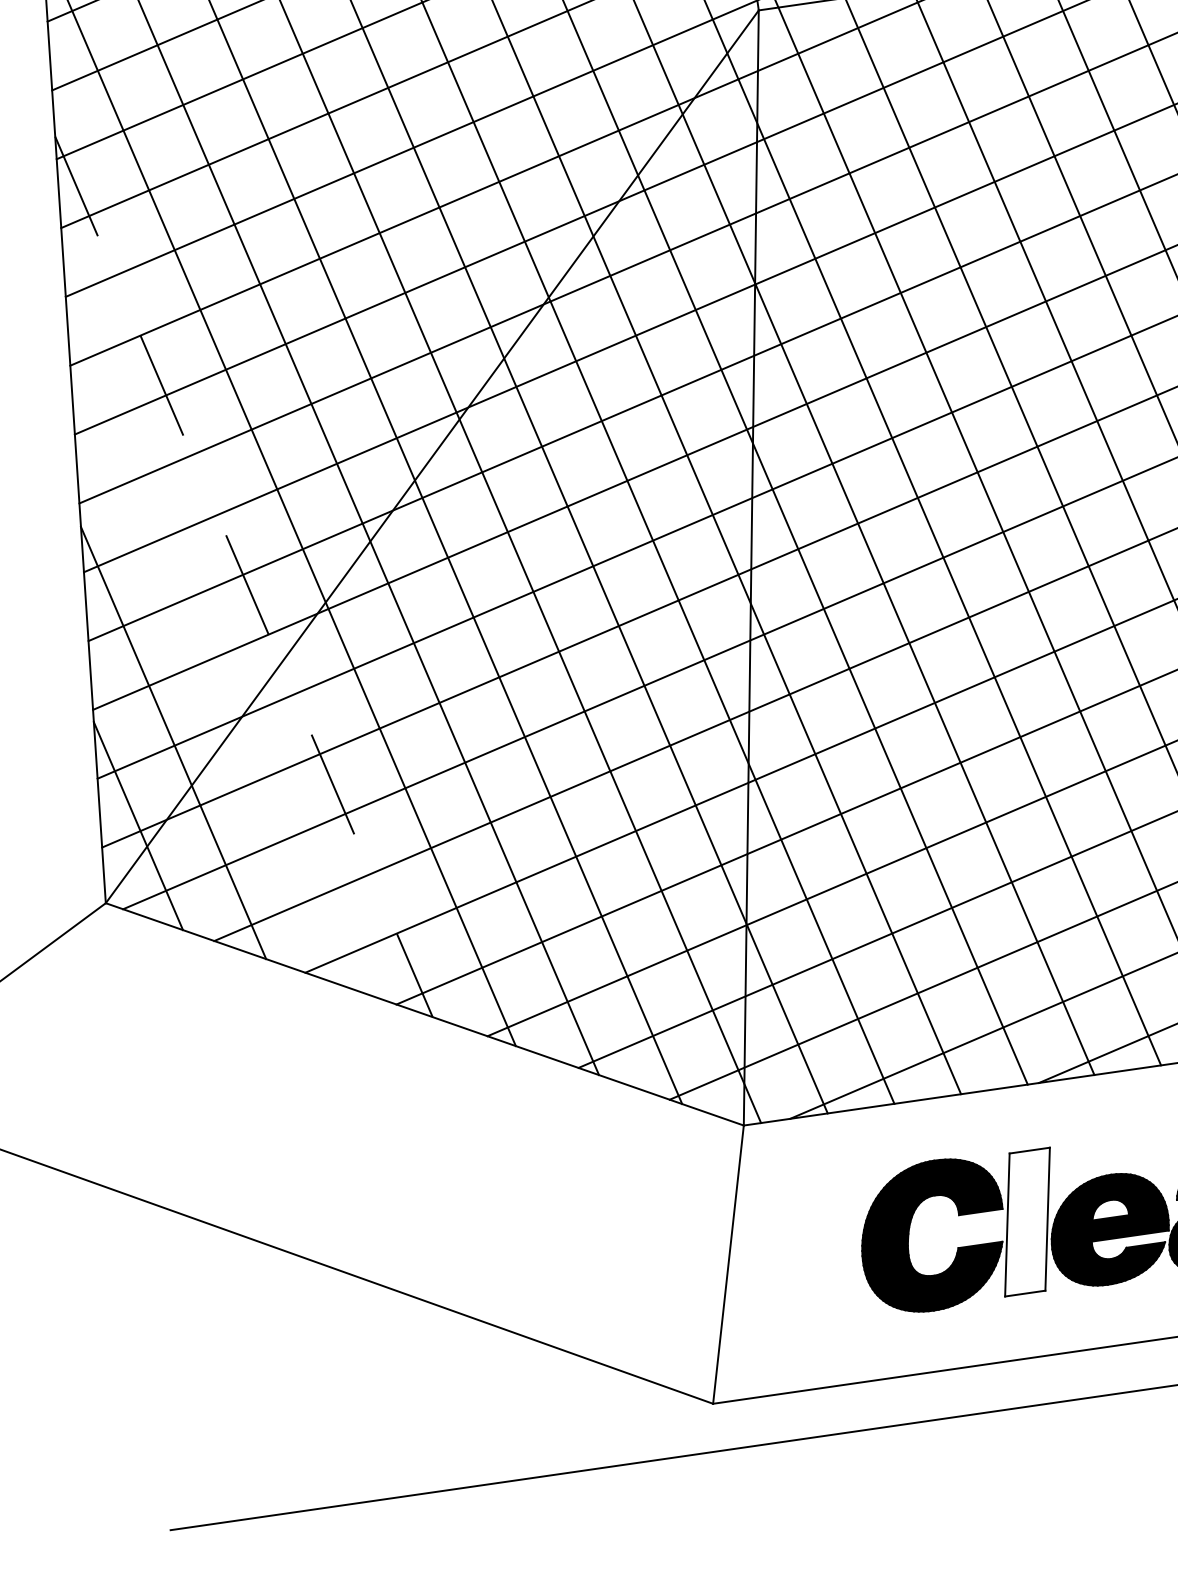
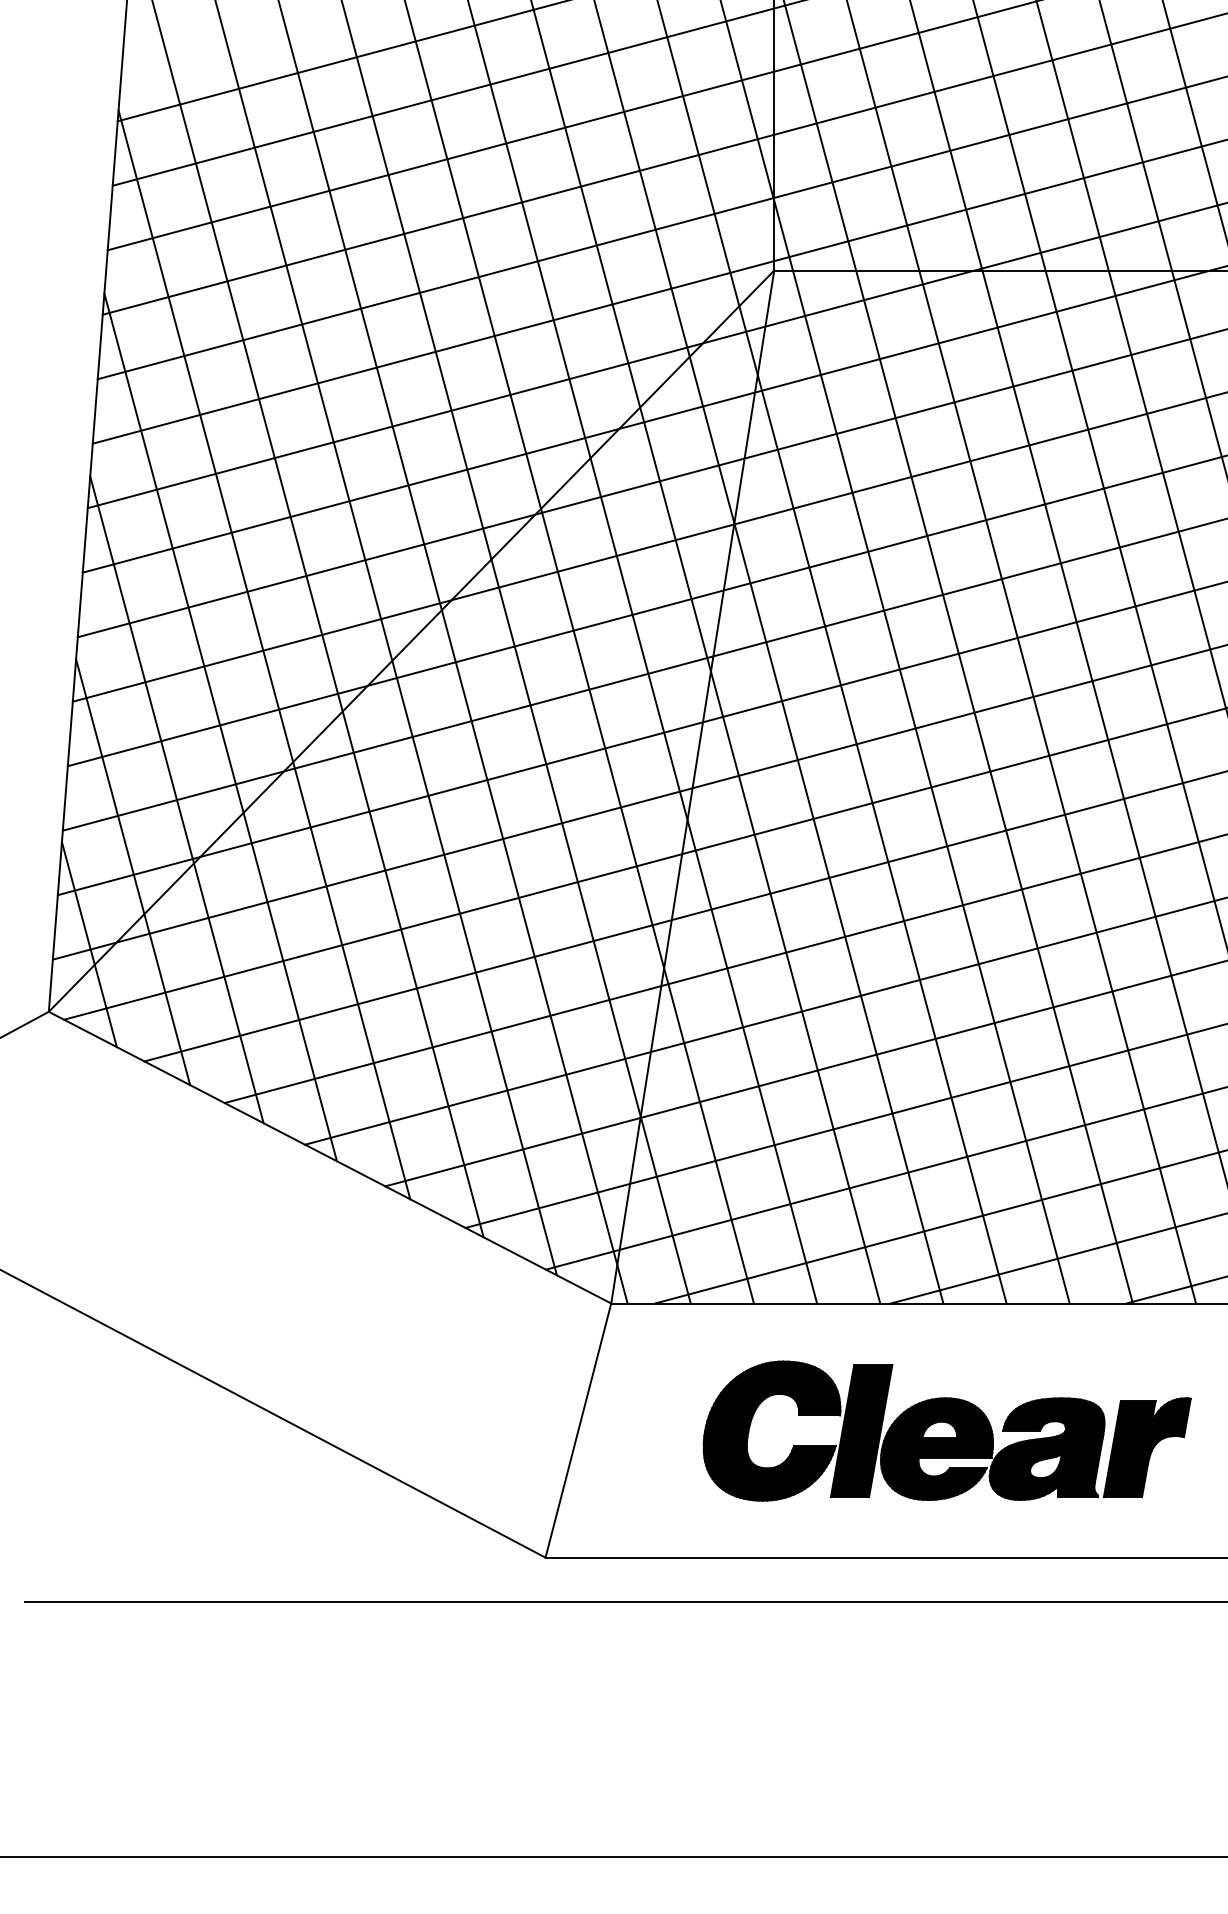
line: (243, 576) -> (220, 727), dashed -> solid
line: (208, 659) -> (176, 799), added
fill: (1027, 1222) -> (861, 1431), added

